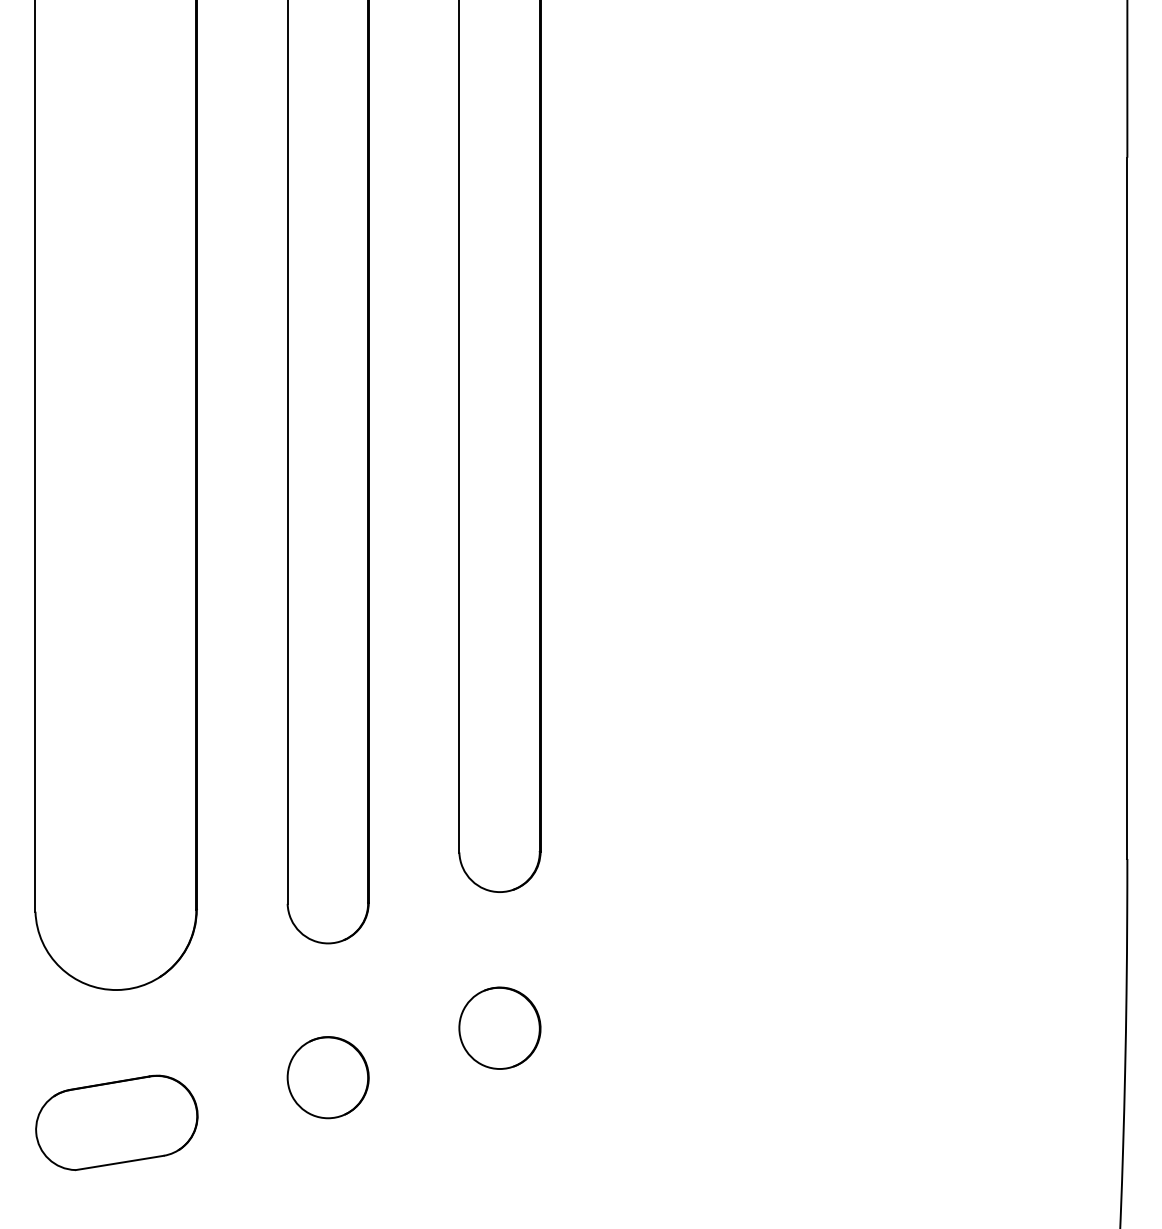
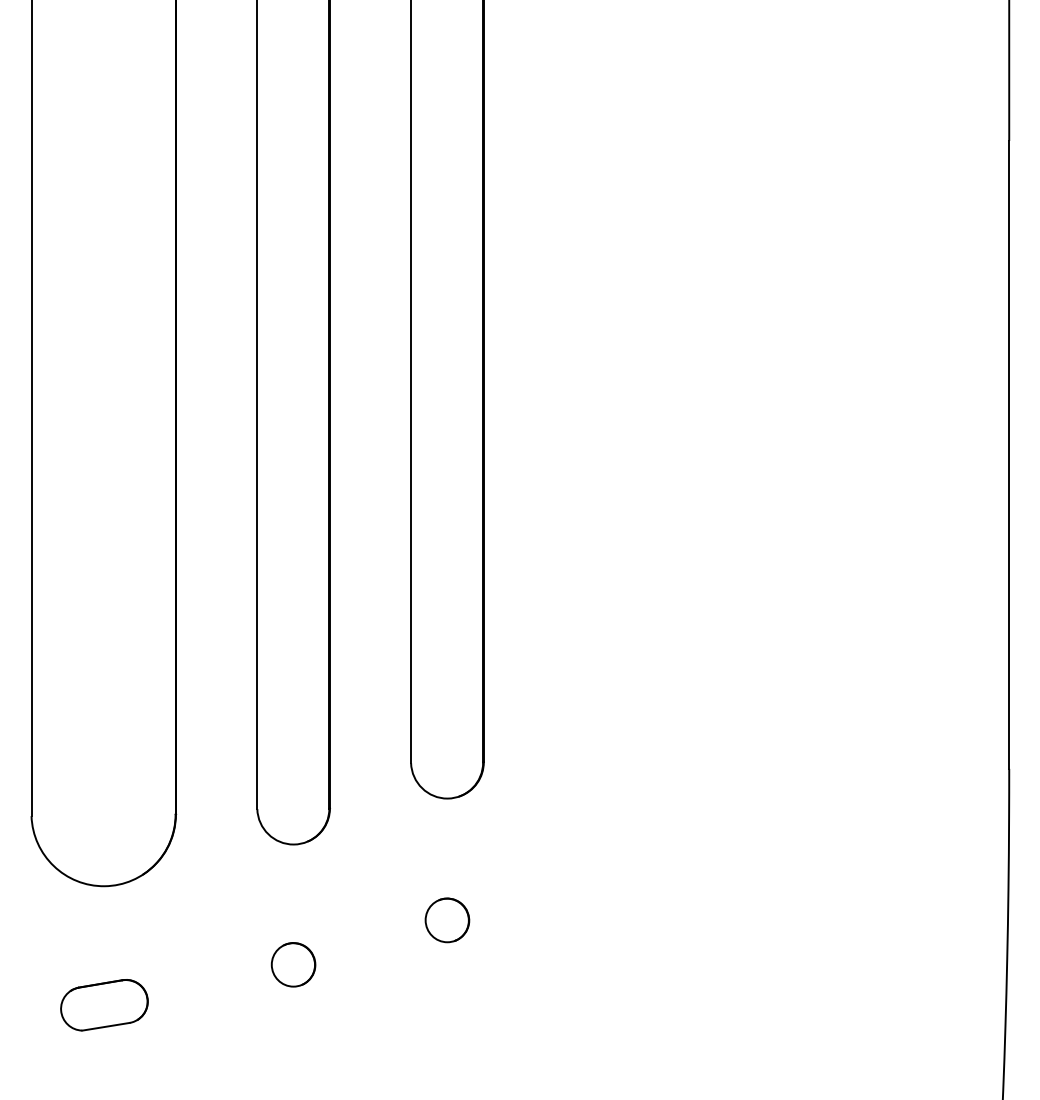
part: (499, 1027) -> (447, 919), size x0.6
part: (327, 1077) -> (293, 964), size x0.6
part: (116, 1122) -> (104, 1004), size x0.6

